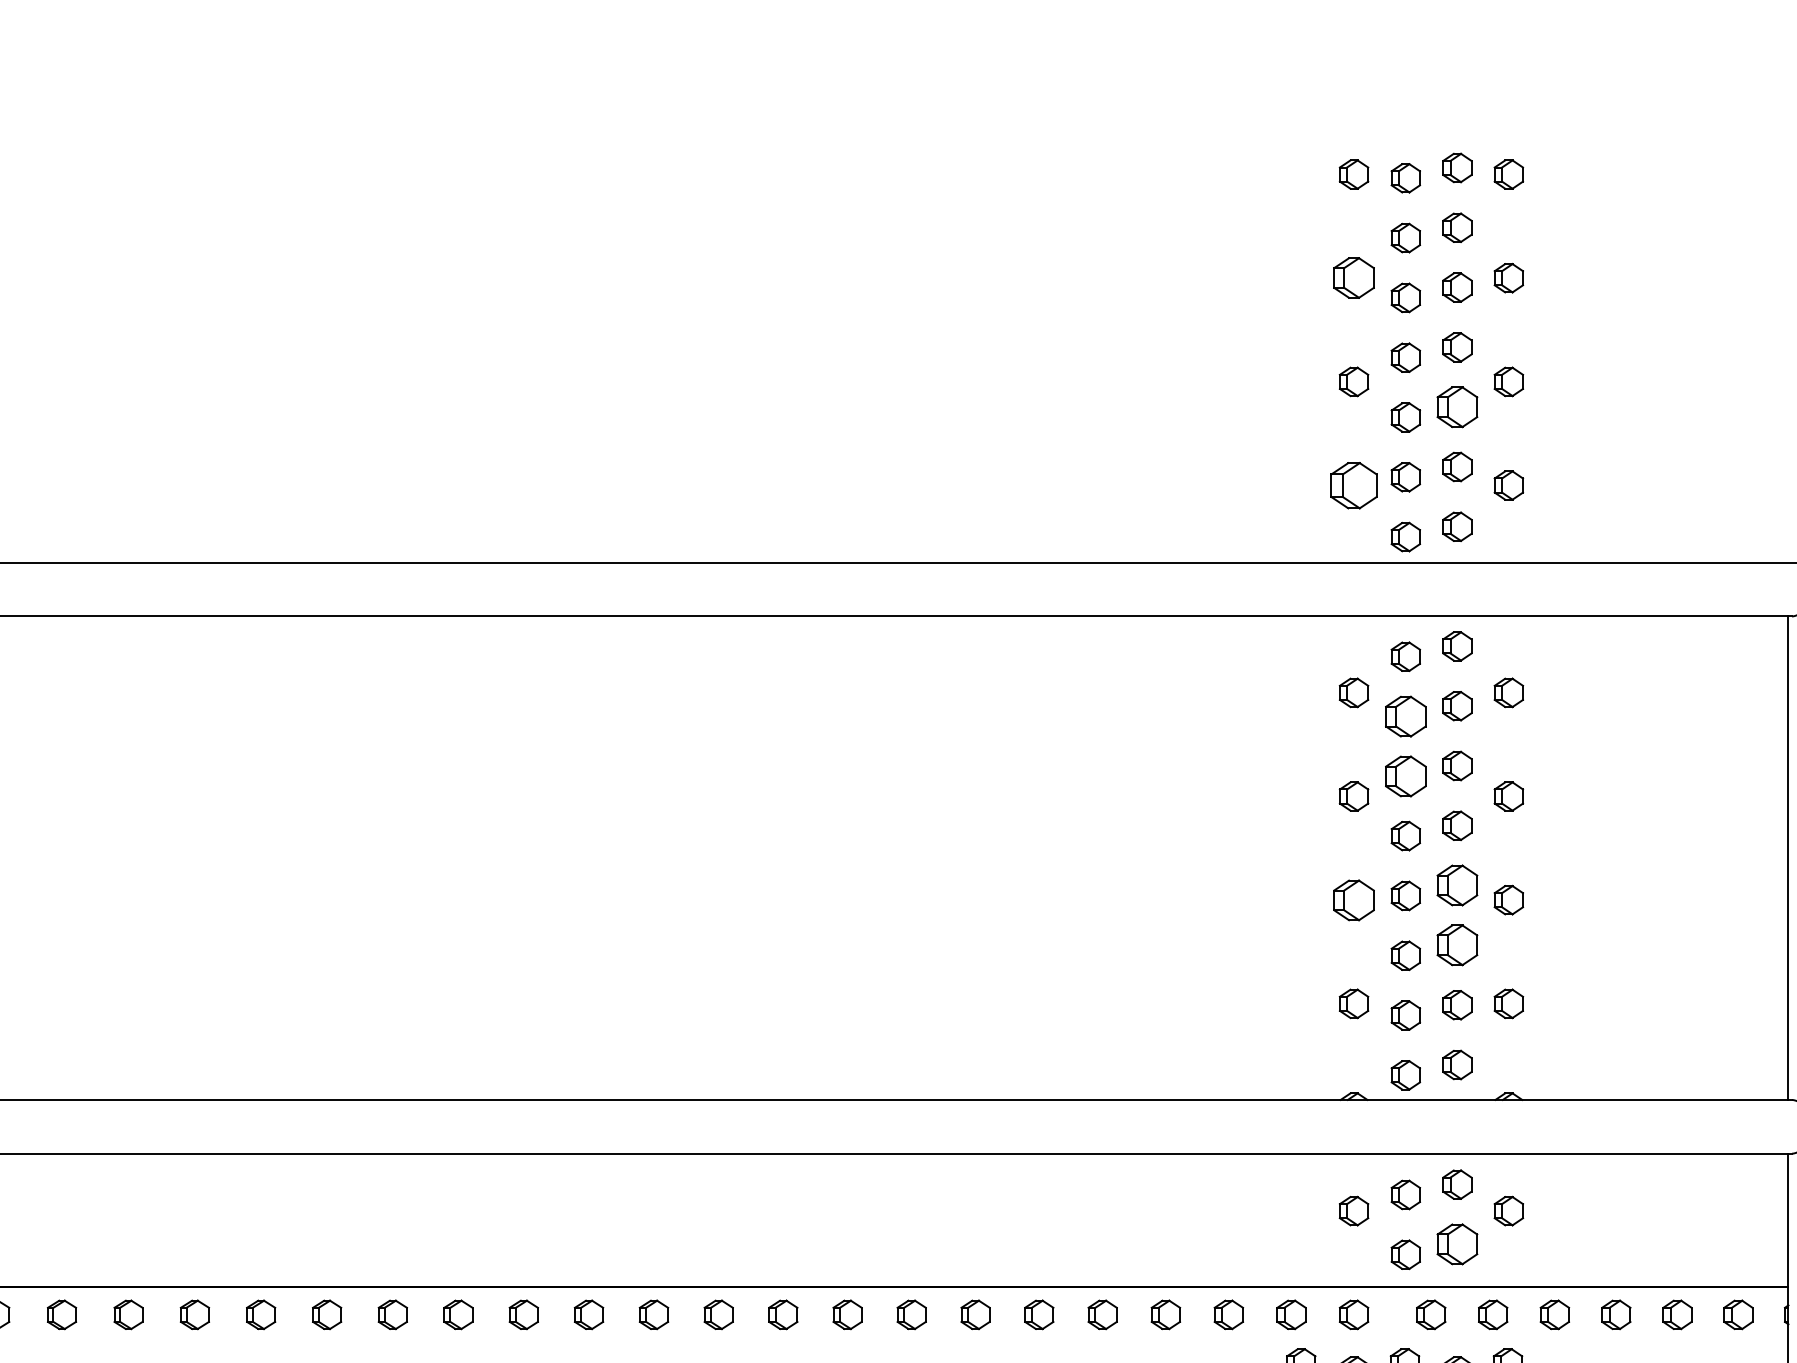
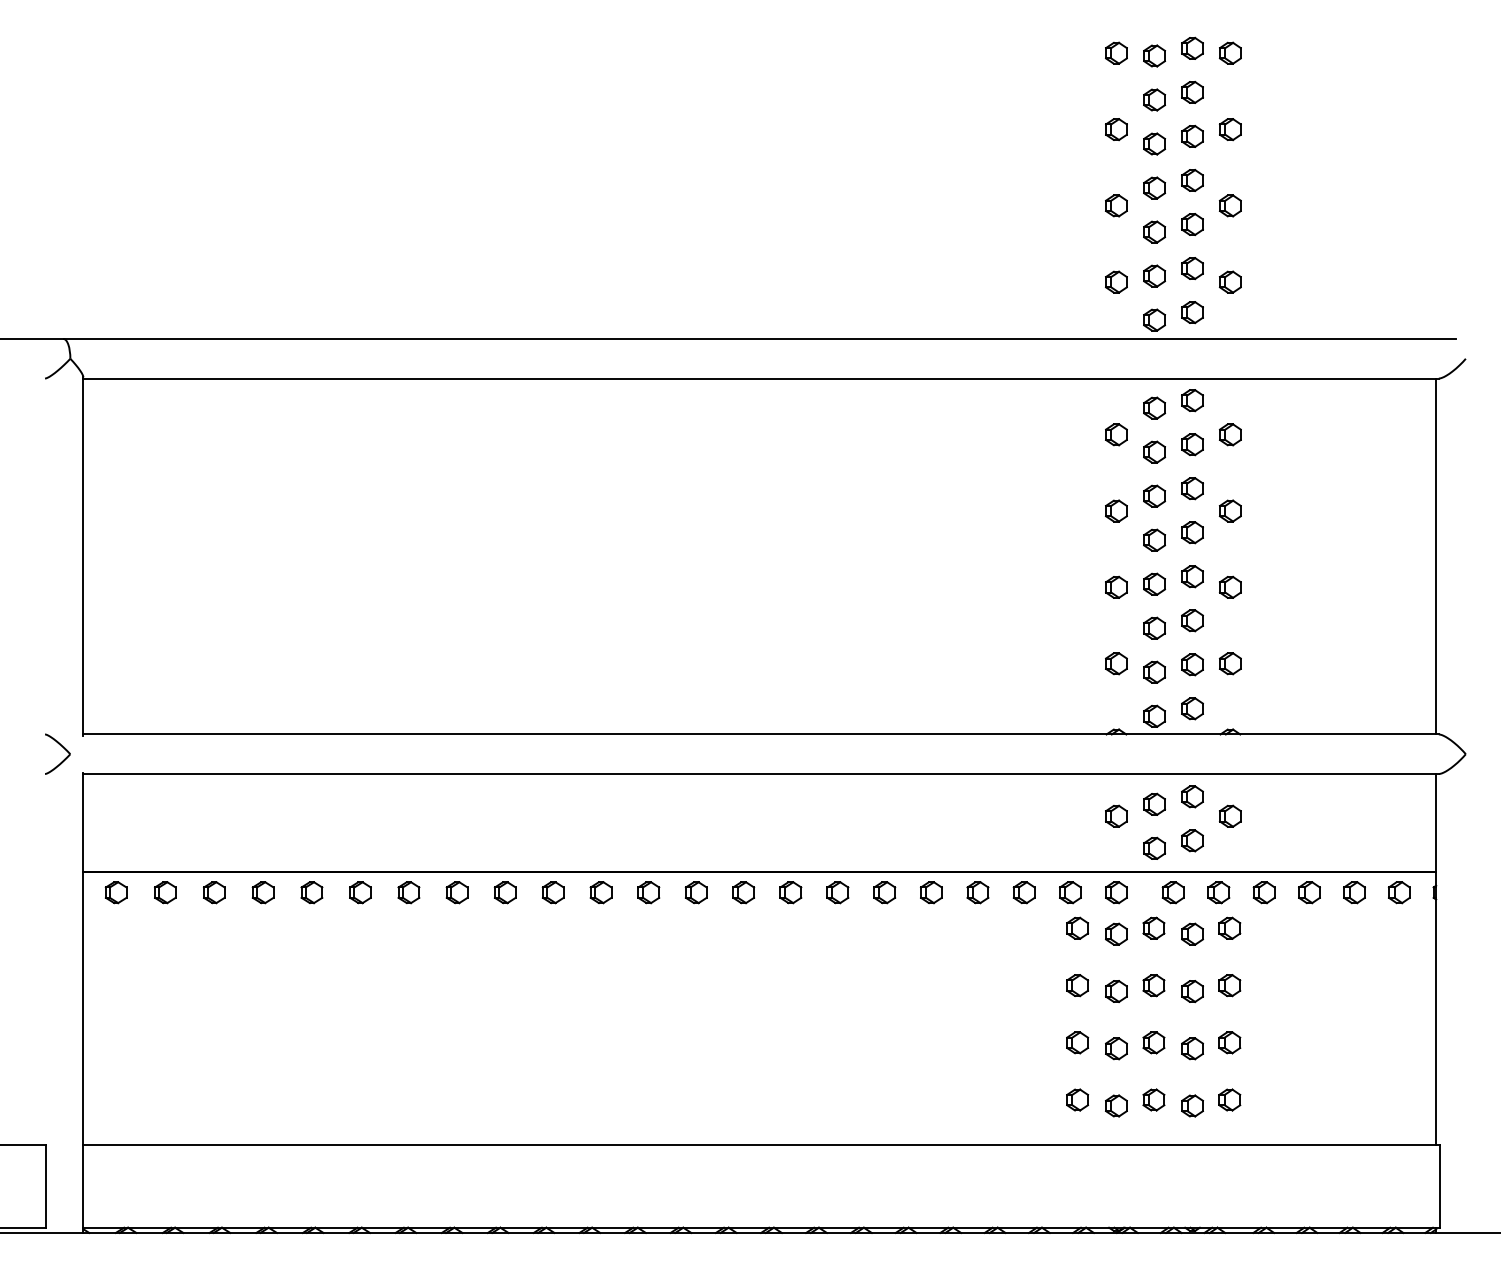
part: (1354, 278) -> (1116, 129), size x0.71
part: (1457, 407) -> (1192, 224), size x0.71
part: (1354, 484) -> (1116, 281), size x0.62
part: (1405, 715) -> (1154, 451), size x0.71
part: (1405, 775) -> (1154, 495), size x0.71
part: (1457, 885) -> (1192, 576), size x0.71
part: (1354, 898) -> (1116, 586), size x0.71
part: (1457, 945) -> (1192, 620), size x0.71
part: (1457, 1244) -> (1192, 840), size x0.71

